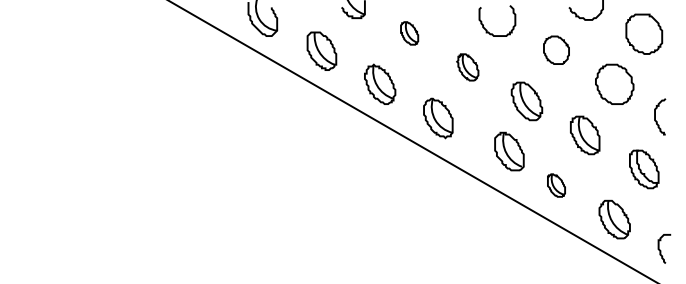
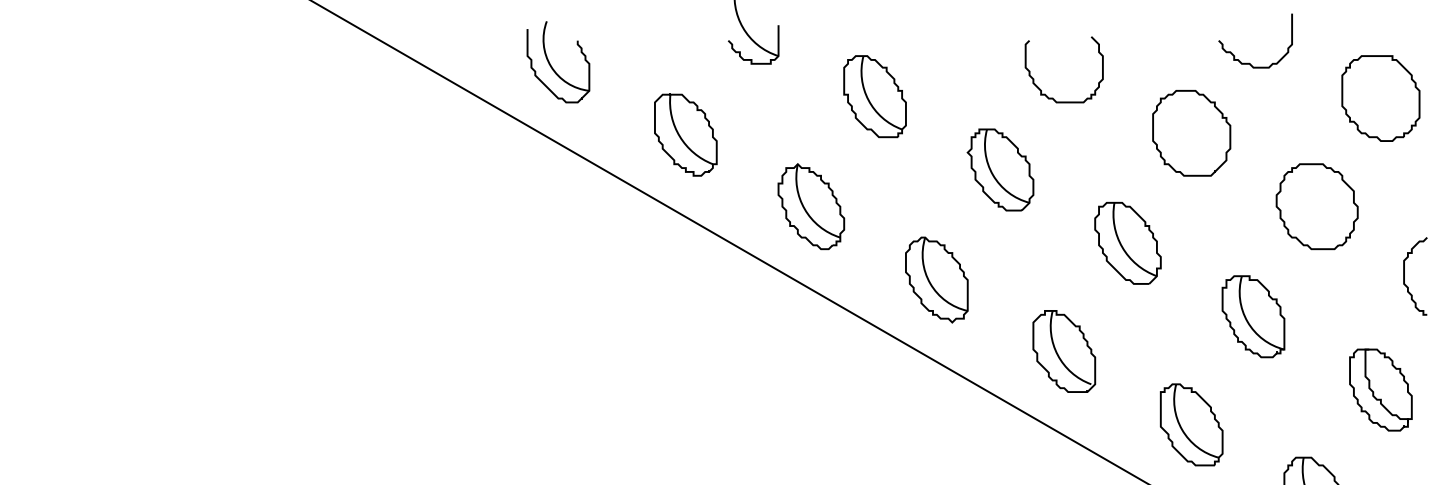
part: (409, 33) -> (874, 96), size x1.67
part: (556, 49) -> (1191, 131), size x1.43
part: (467, 67) -> (999, 170), size x1.43
part: (509, 151) -> (1064, 351), moved
part: (556, 185) -> (1191, 424), size x1.67

